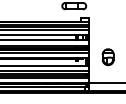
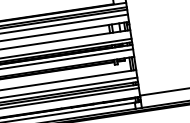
part: (107, 57) -> (162, 52), removed

